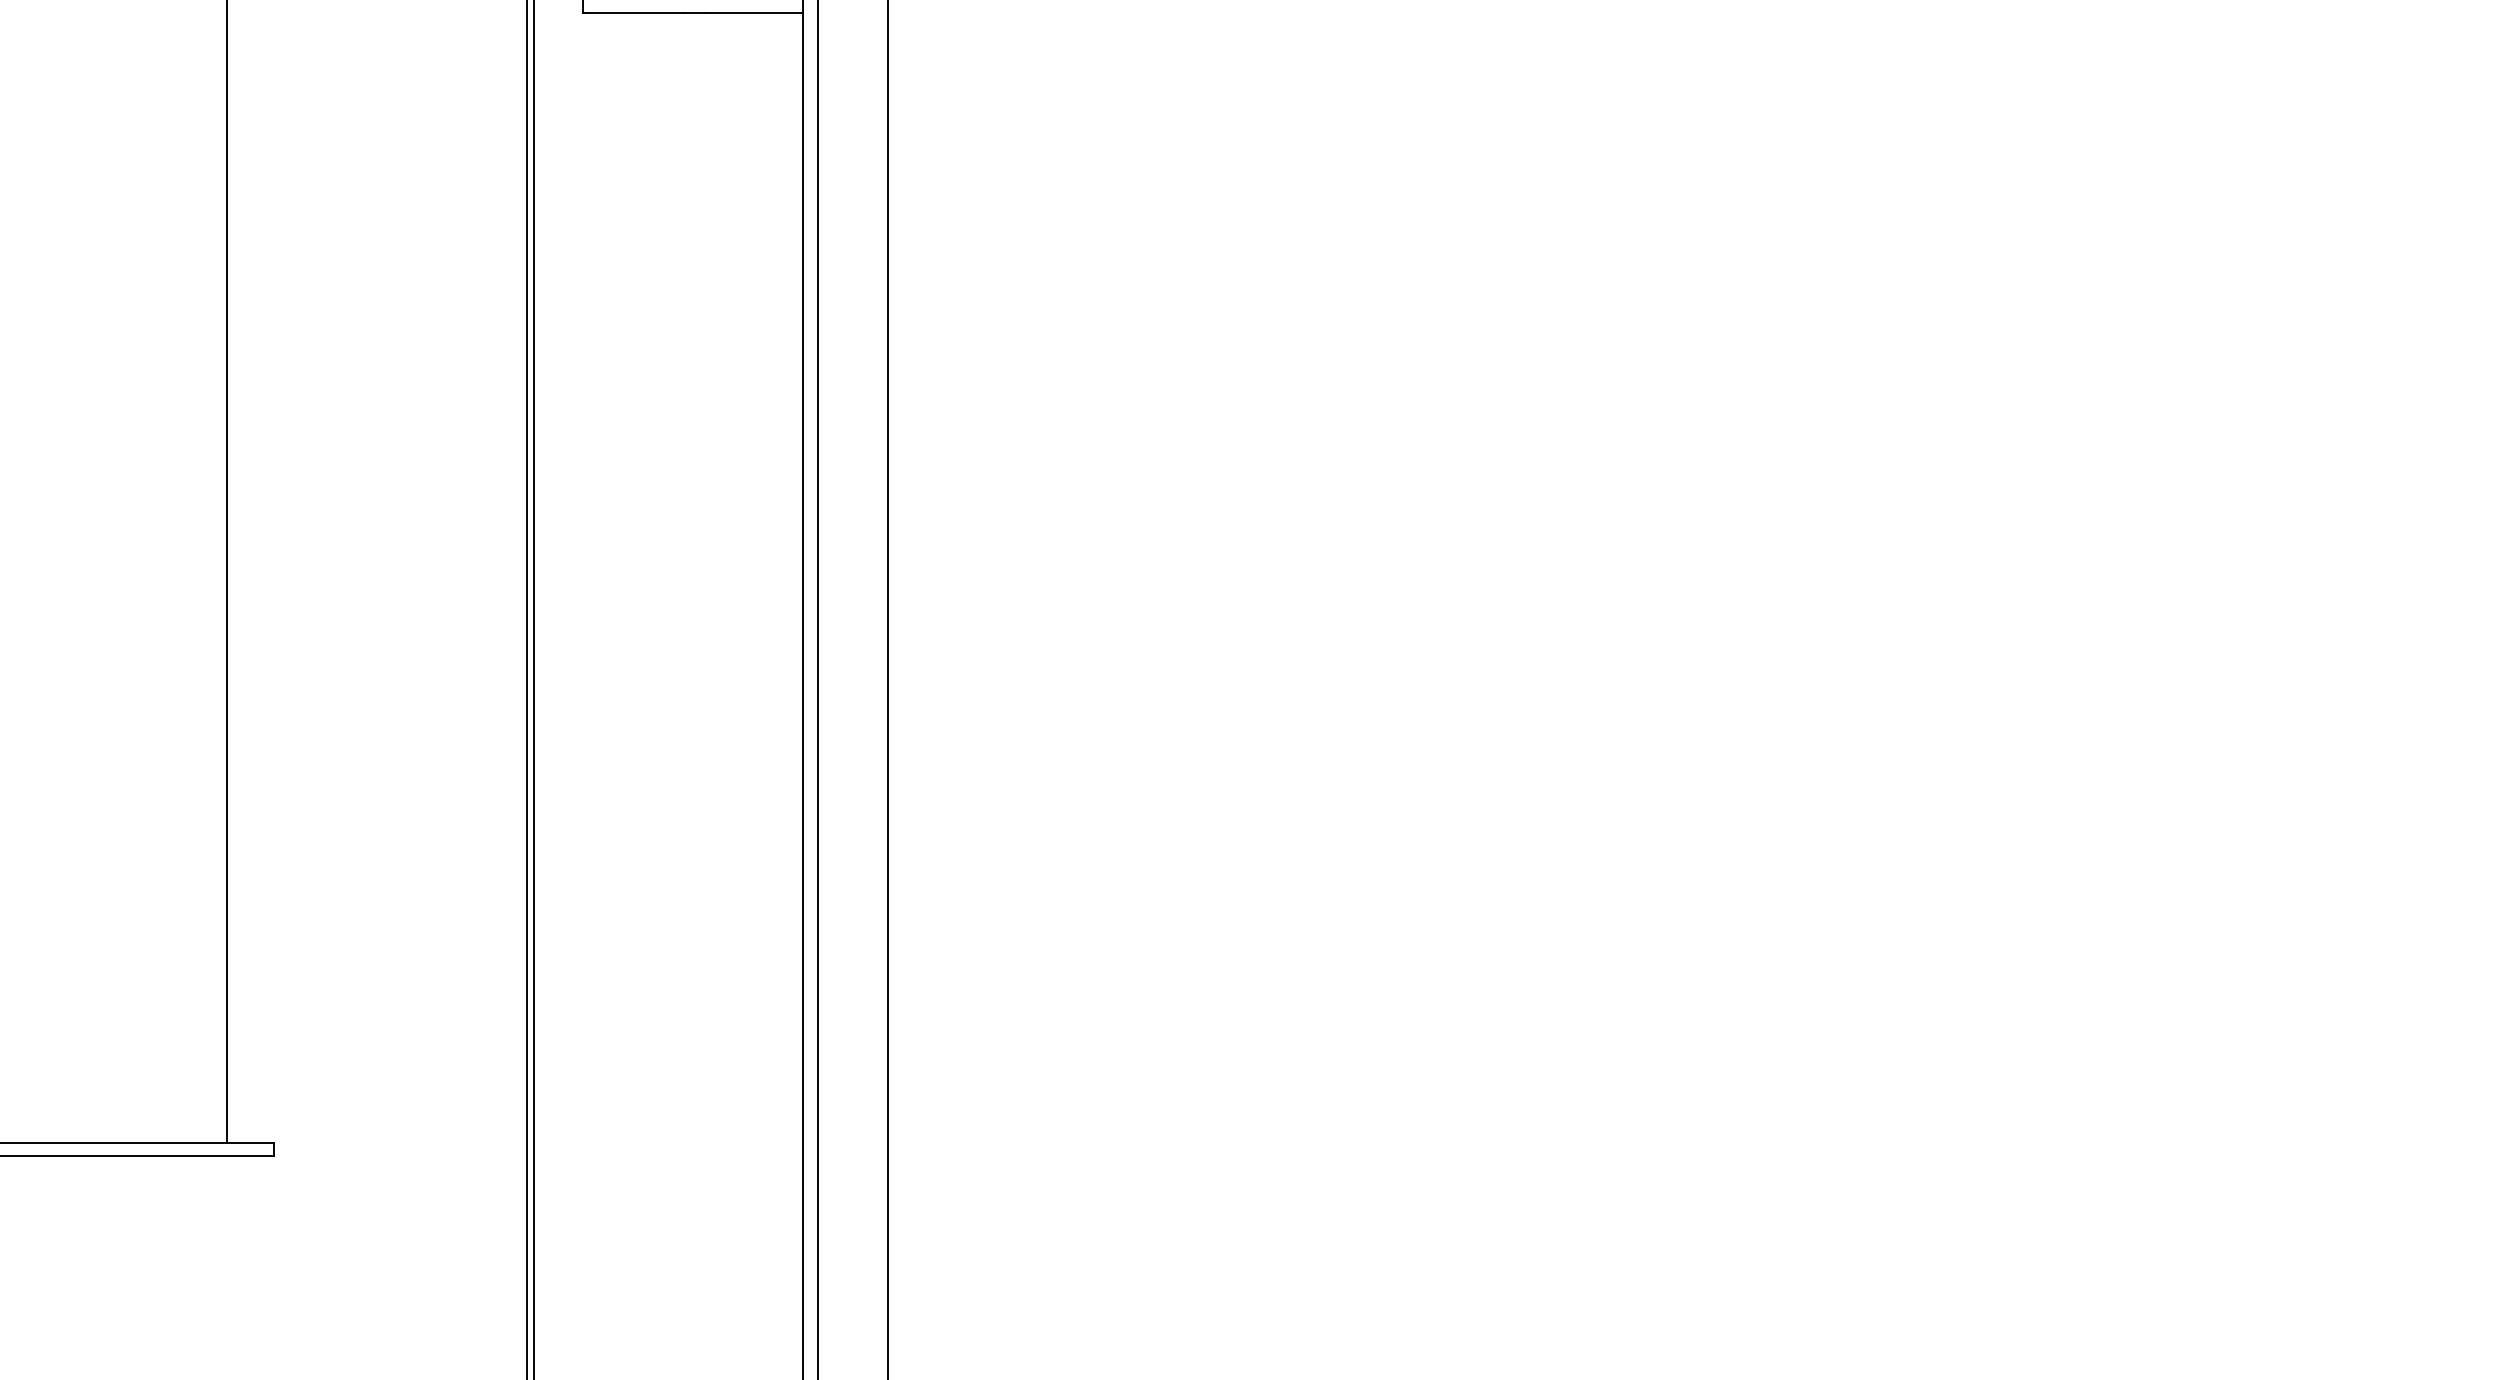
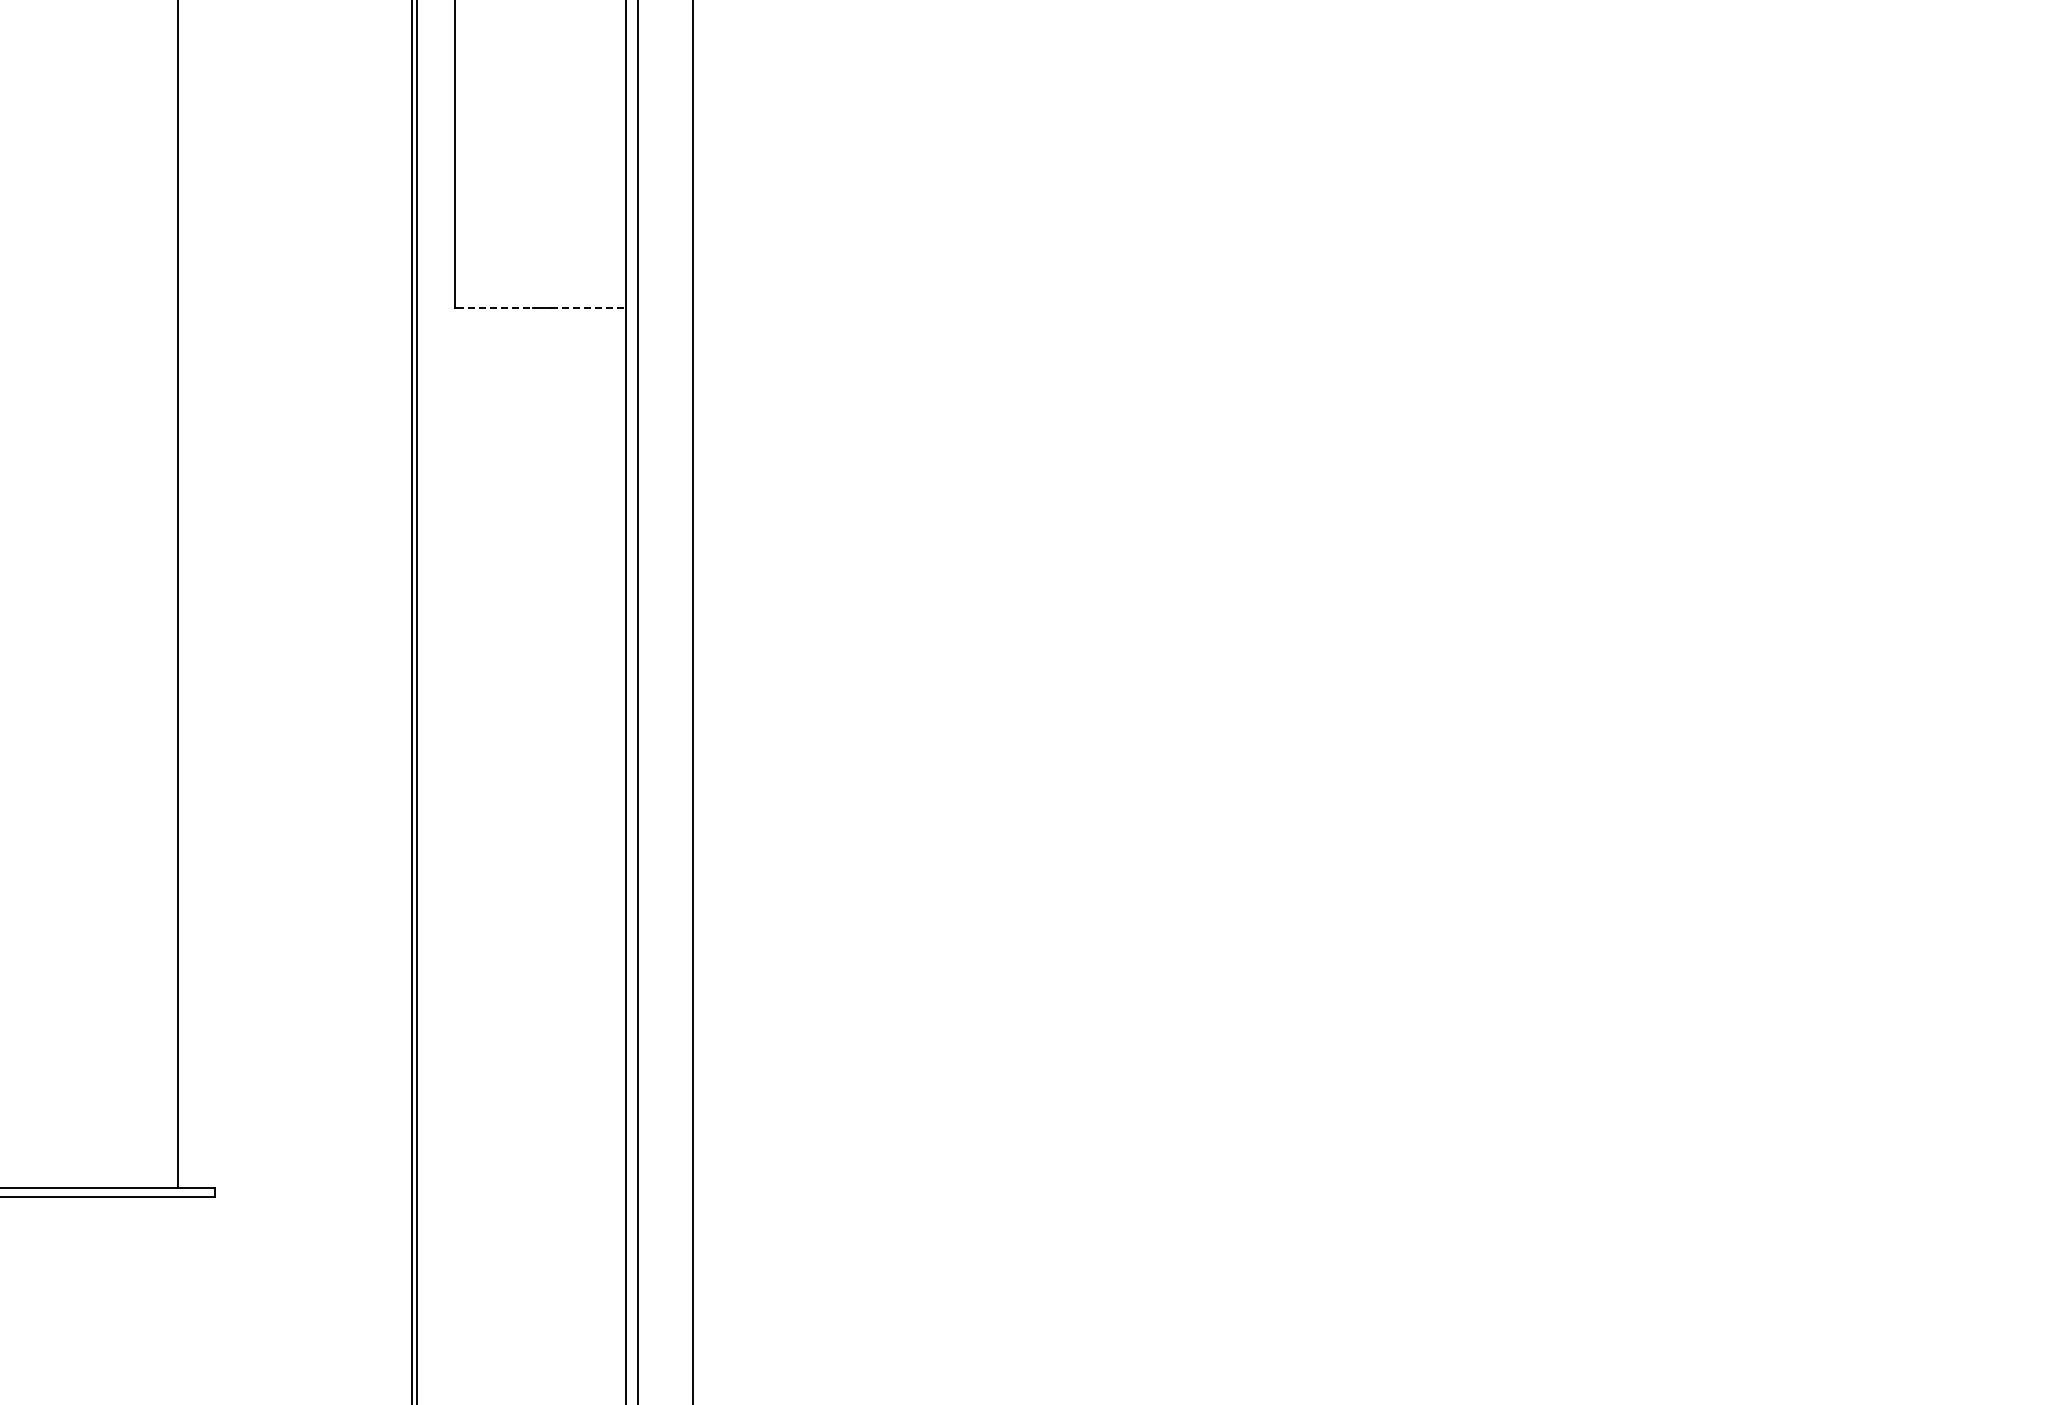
line: (634, 13) -> (495, 308), solid -> dashed
line: (754, 13) -> (588, 308), solid -> dashed

